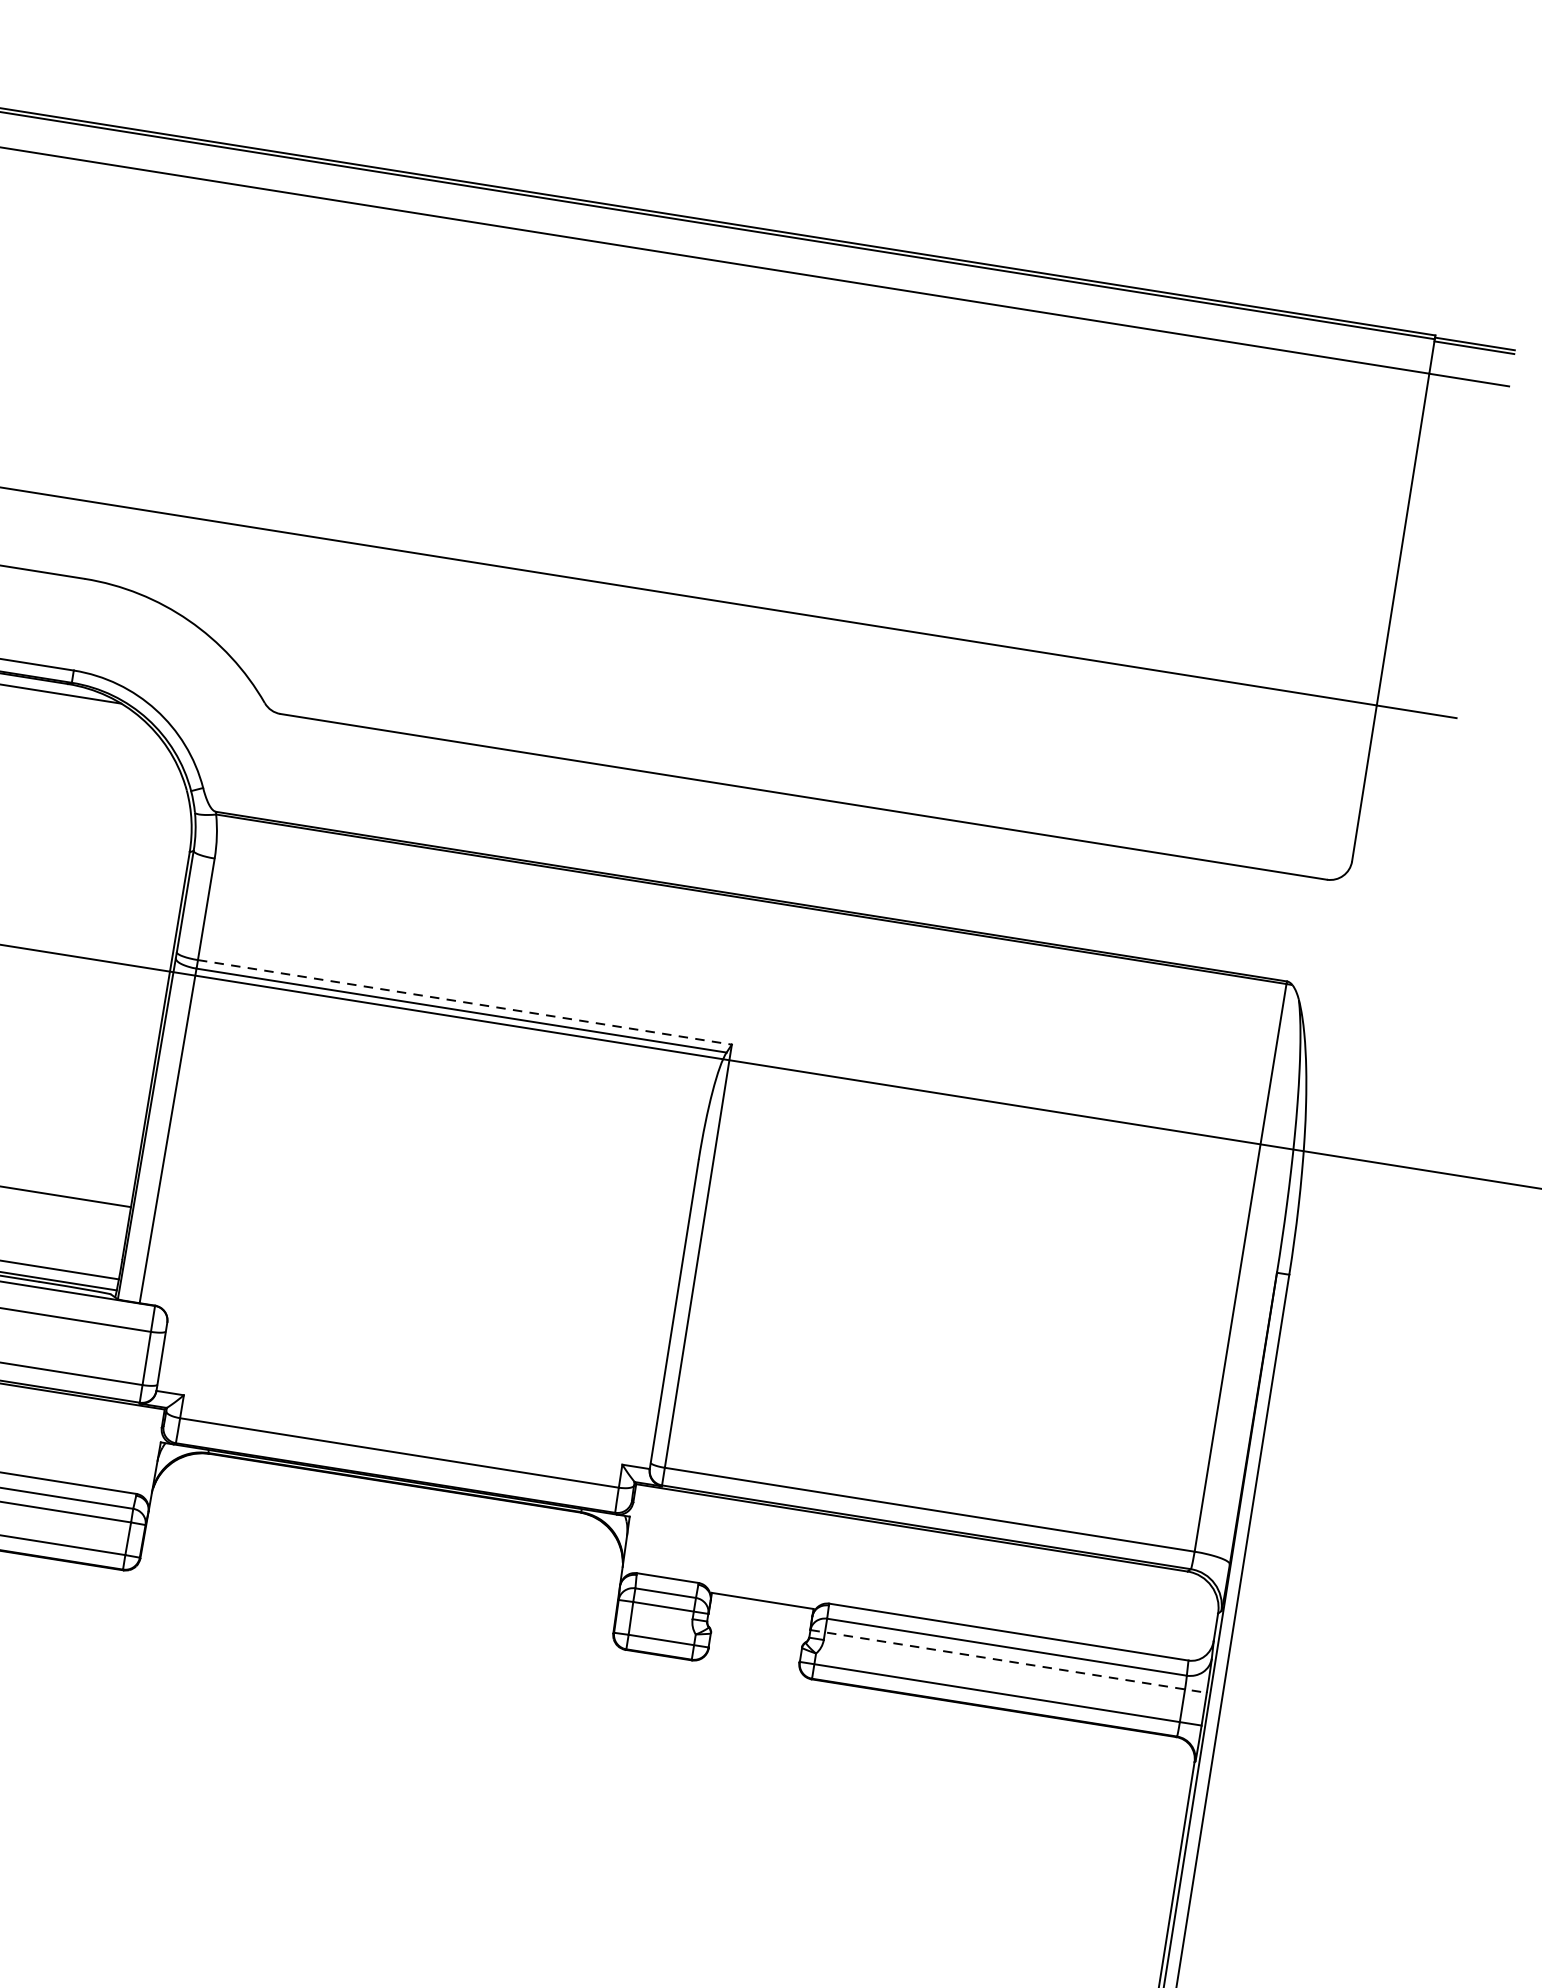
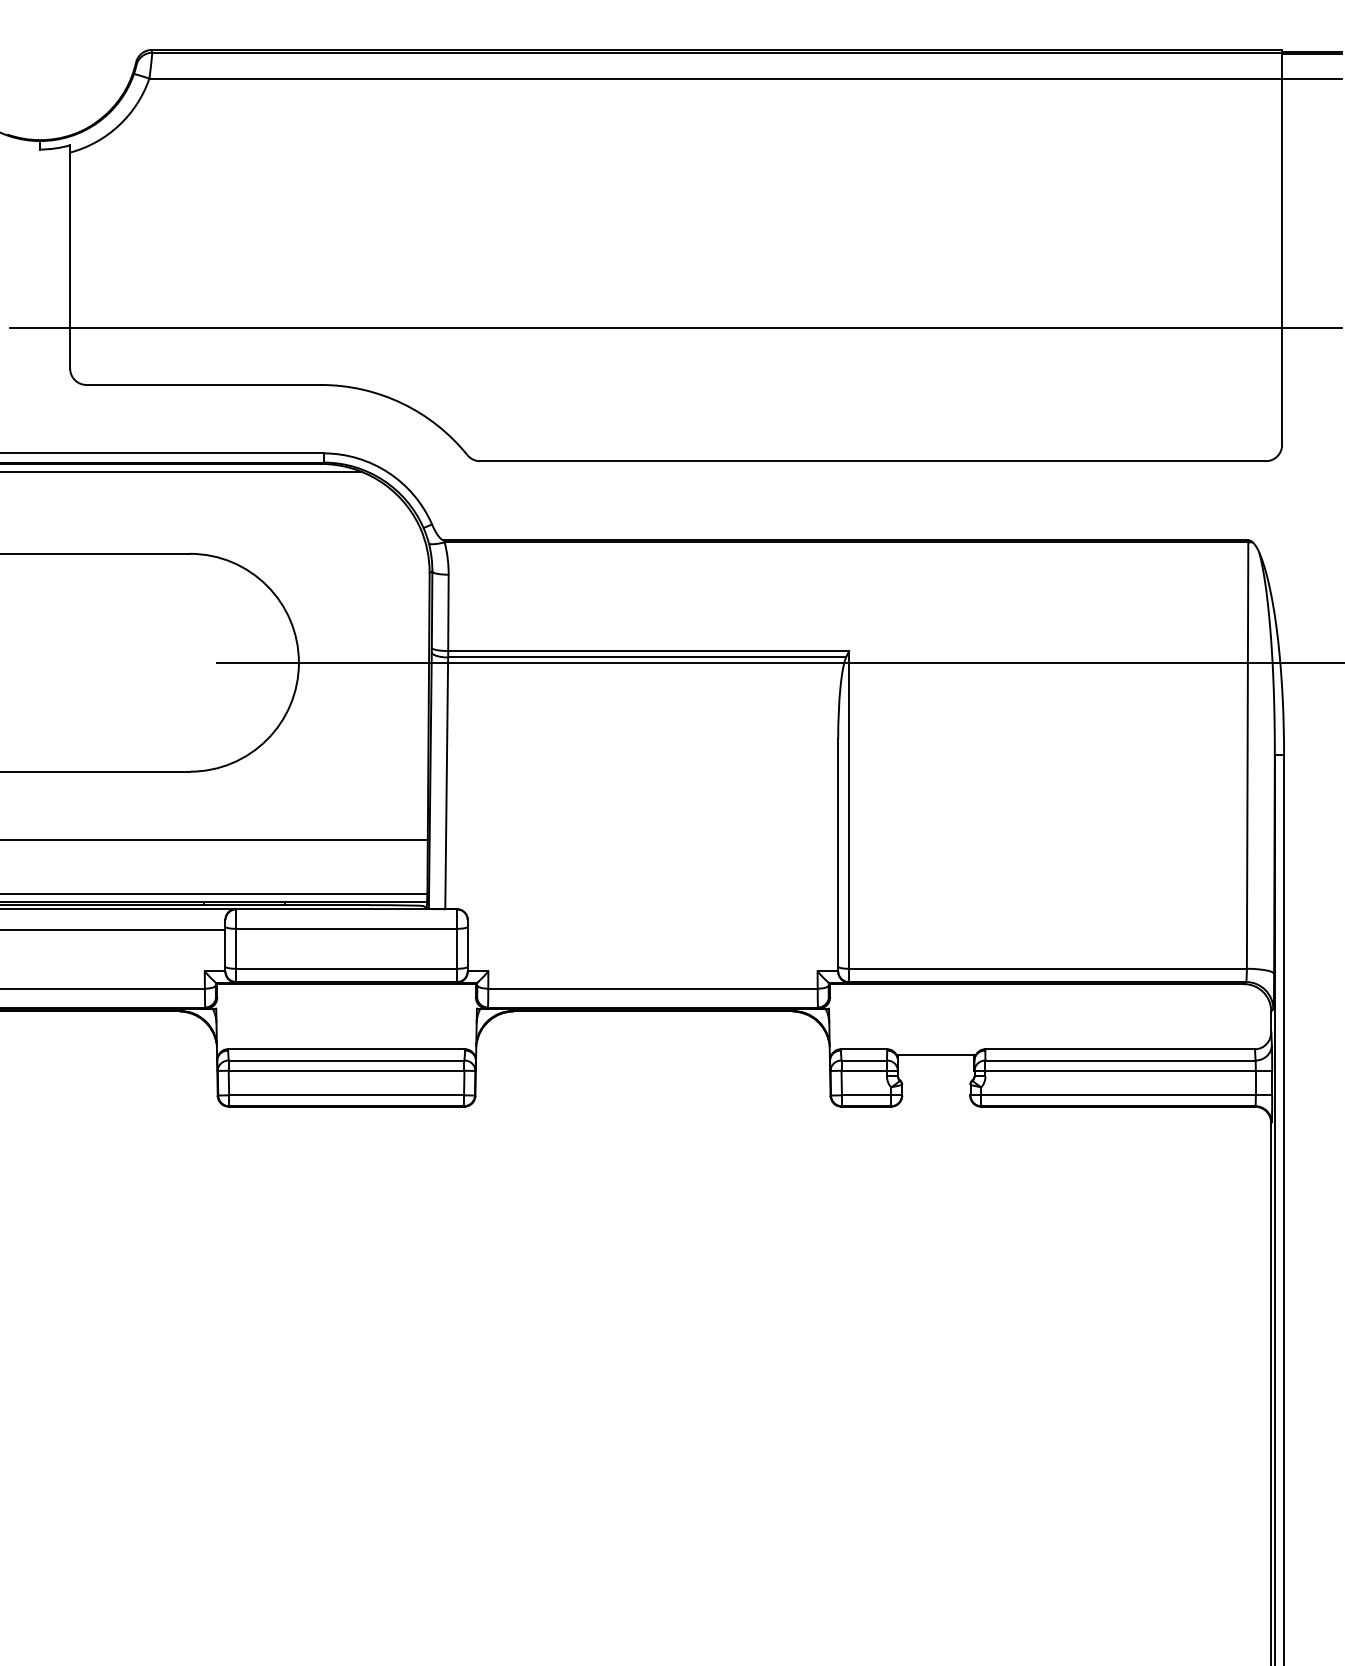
line: (465, 1003) -> (649, 651), dashed -> solid
line: (1008, 1661) -> (1123, 1070), dashed -> solid

